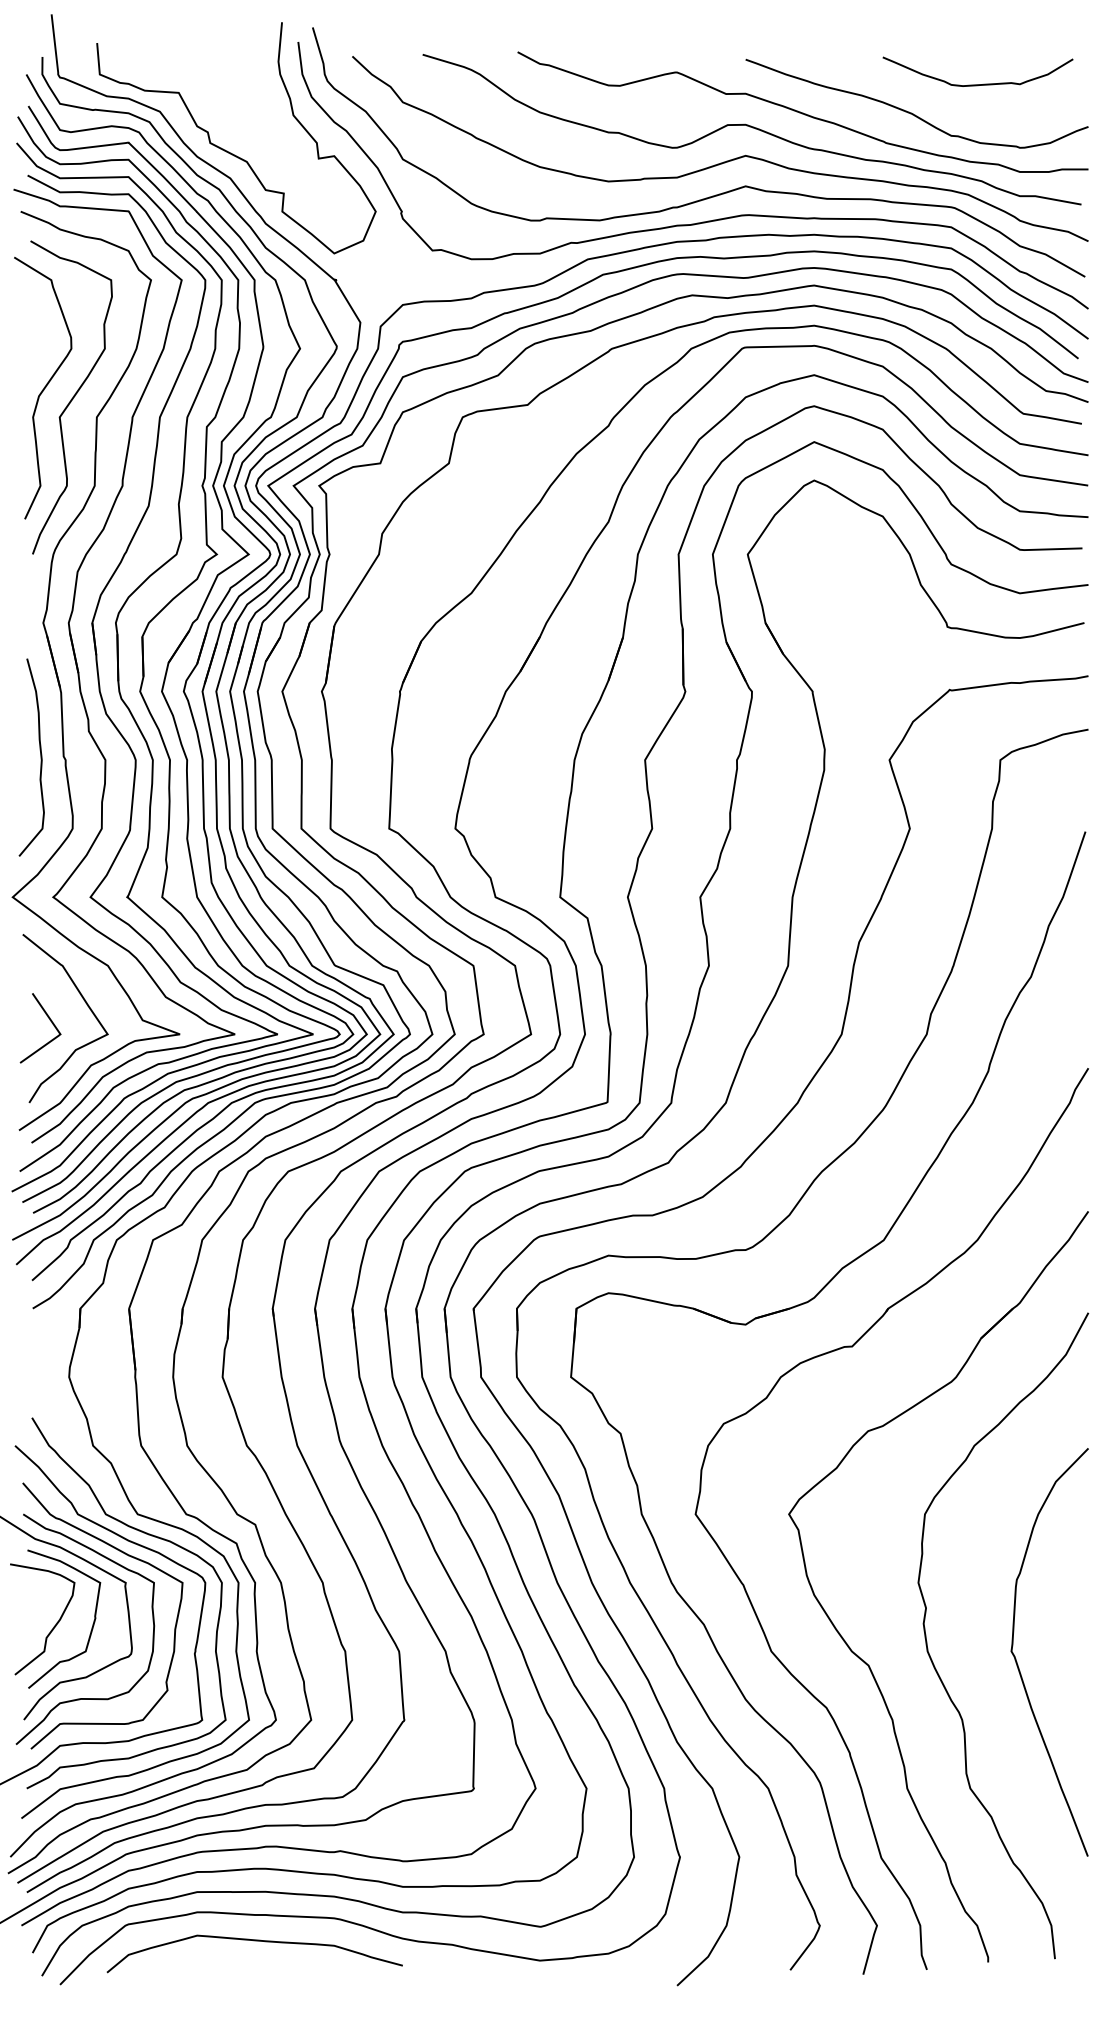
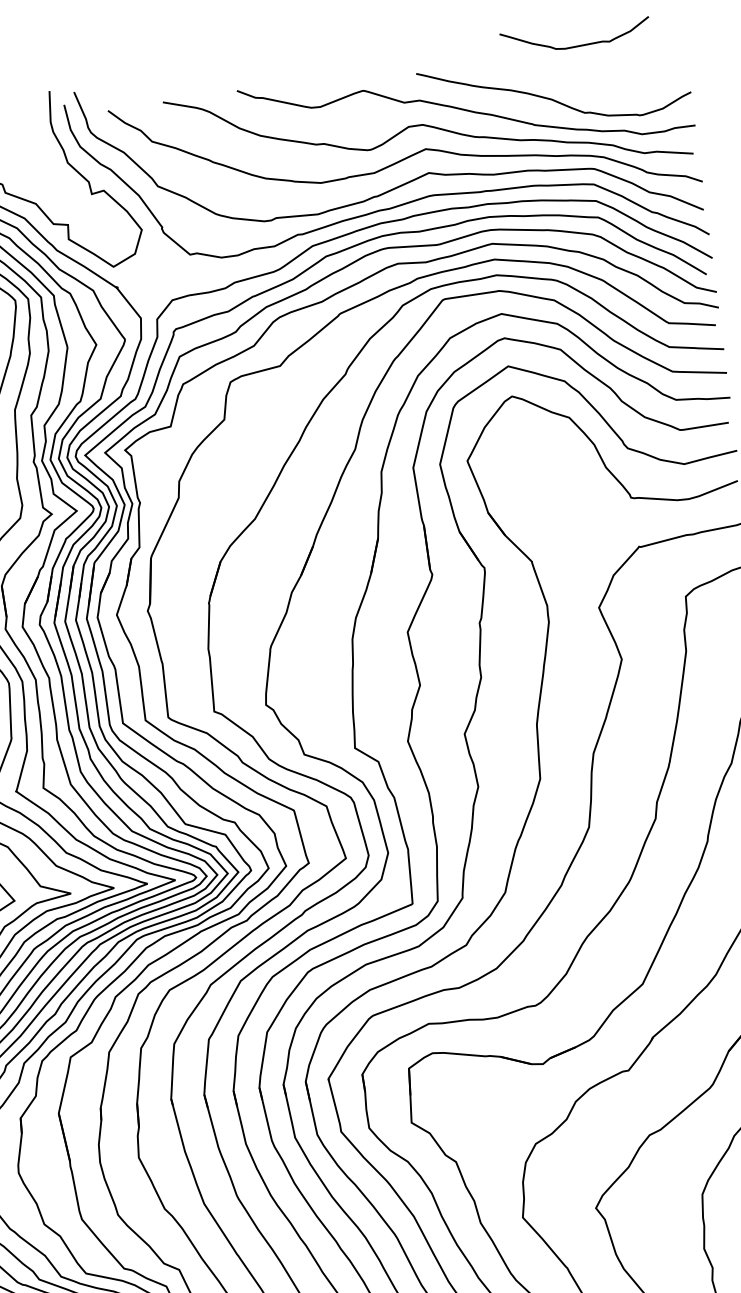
curve: (977, 84) -> (576, 46), moved

